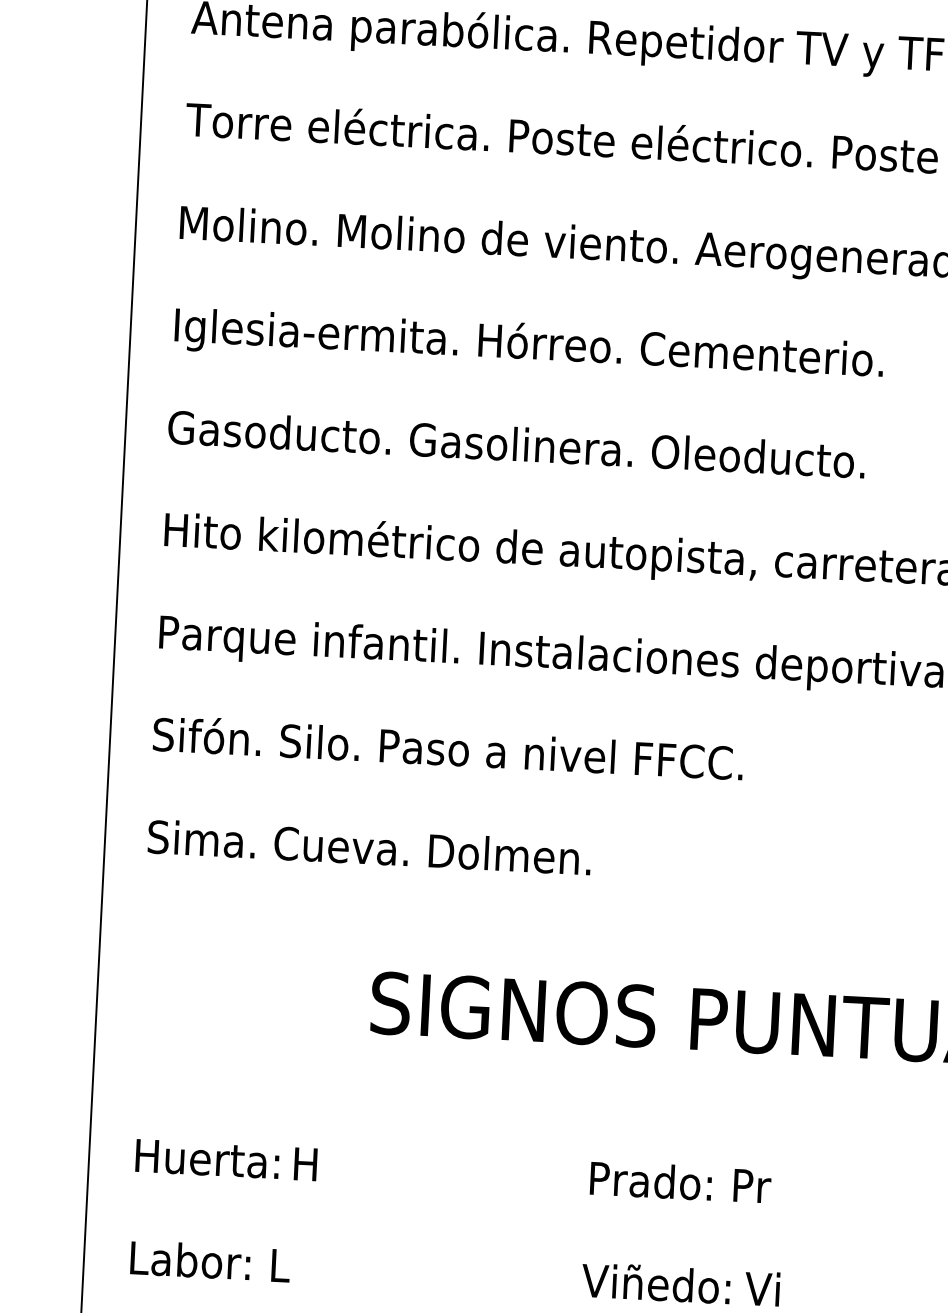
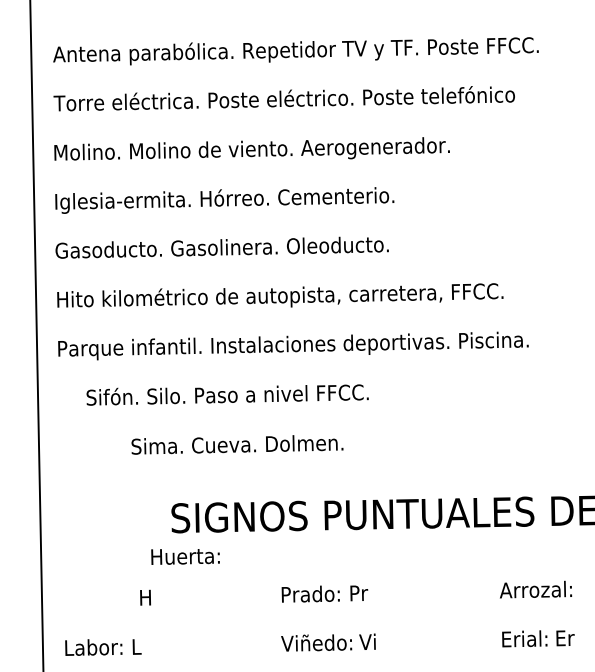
text: (447, 747) -> (227, 394), moved
text: (369, 847) -> (237, 444), moved
text: (207, 1158) -> (185, 556), moved

